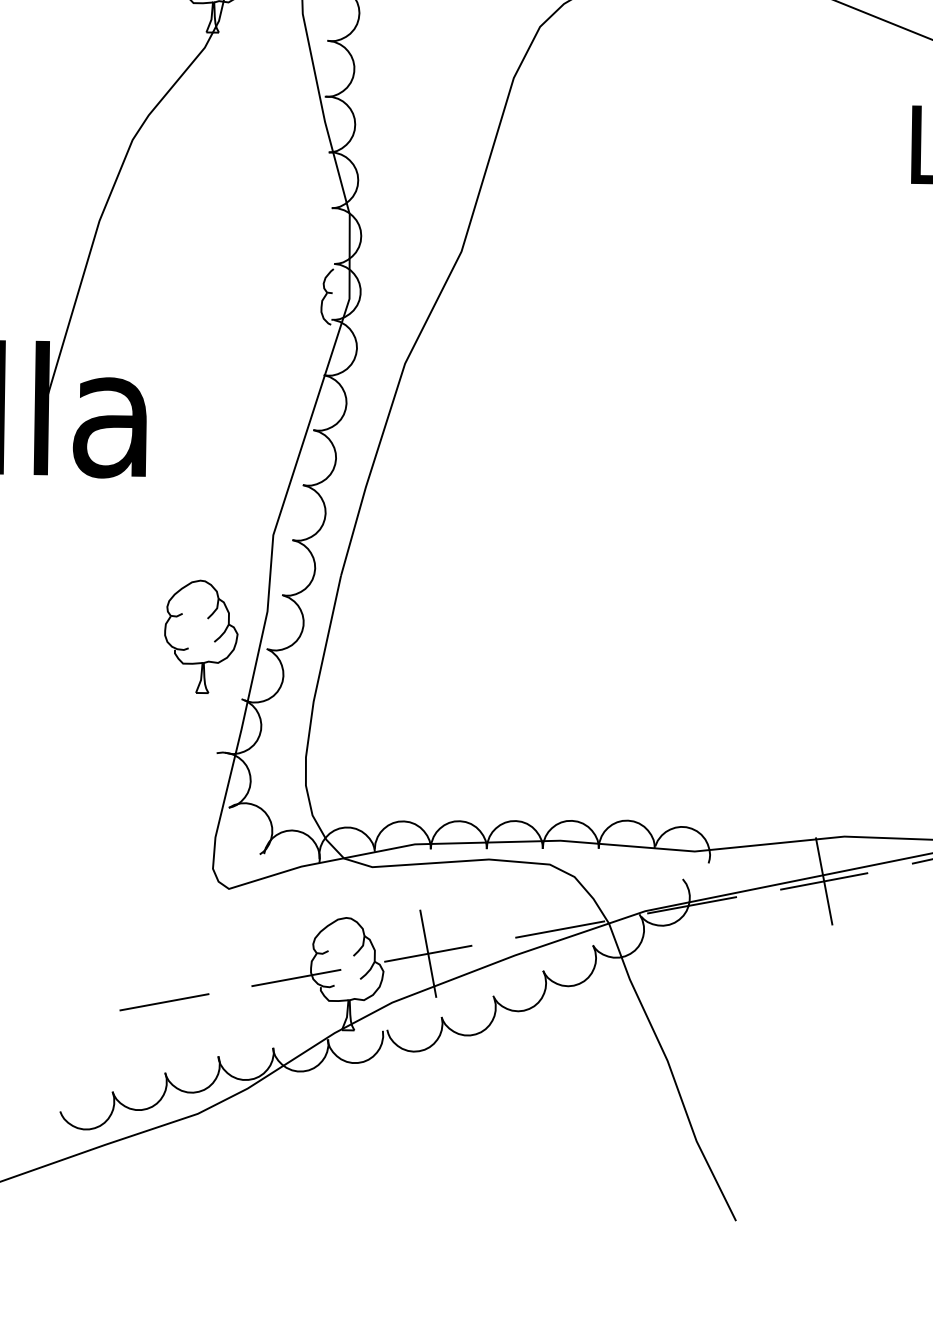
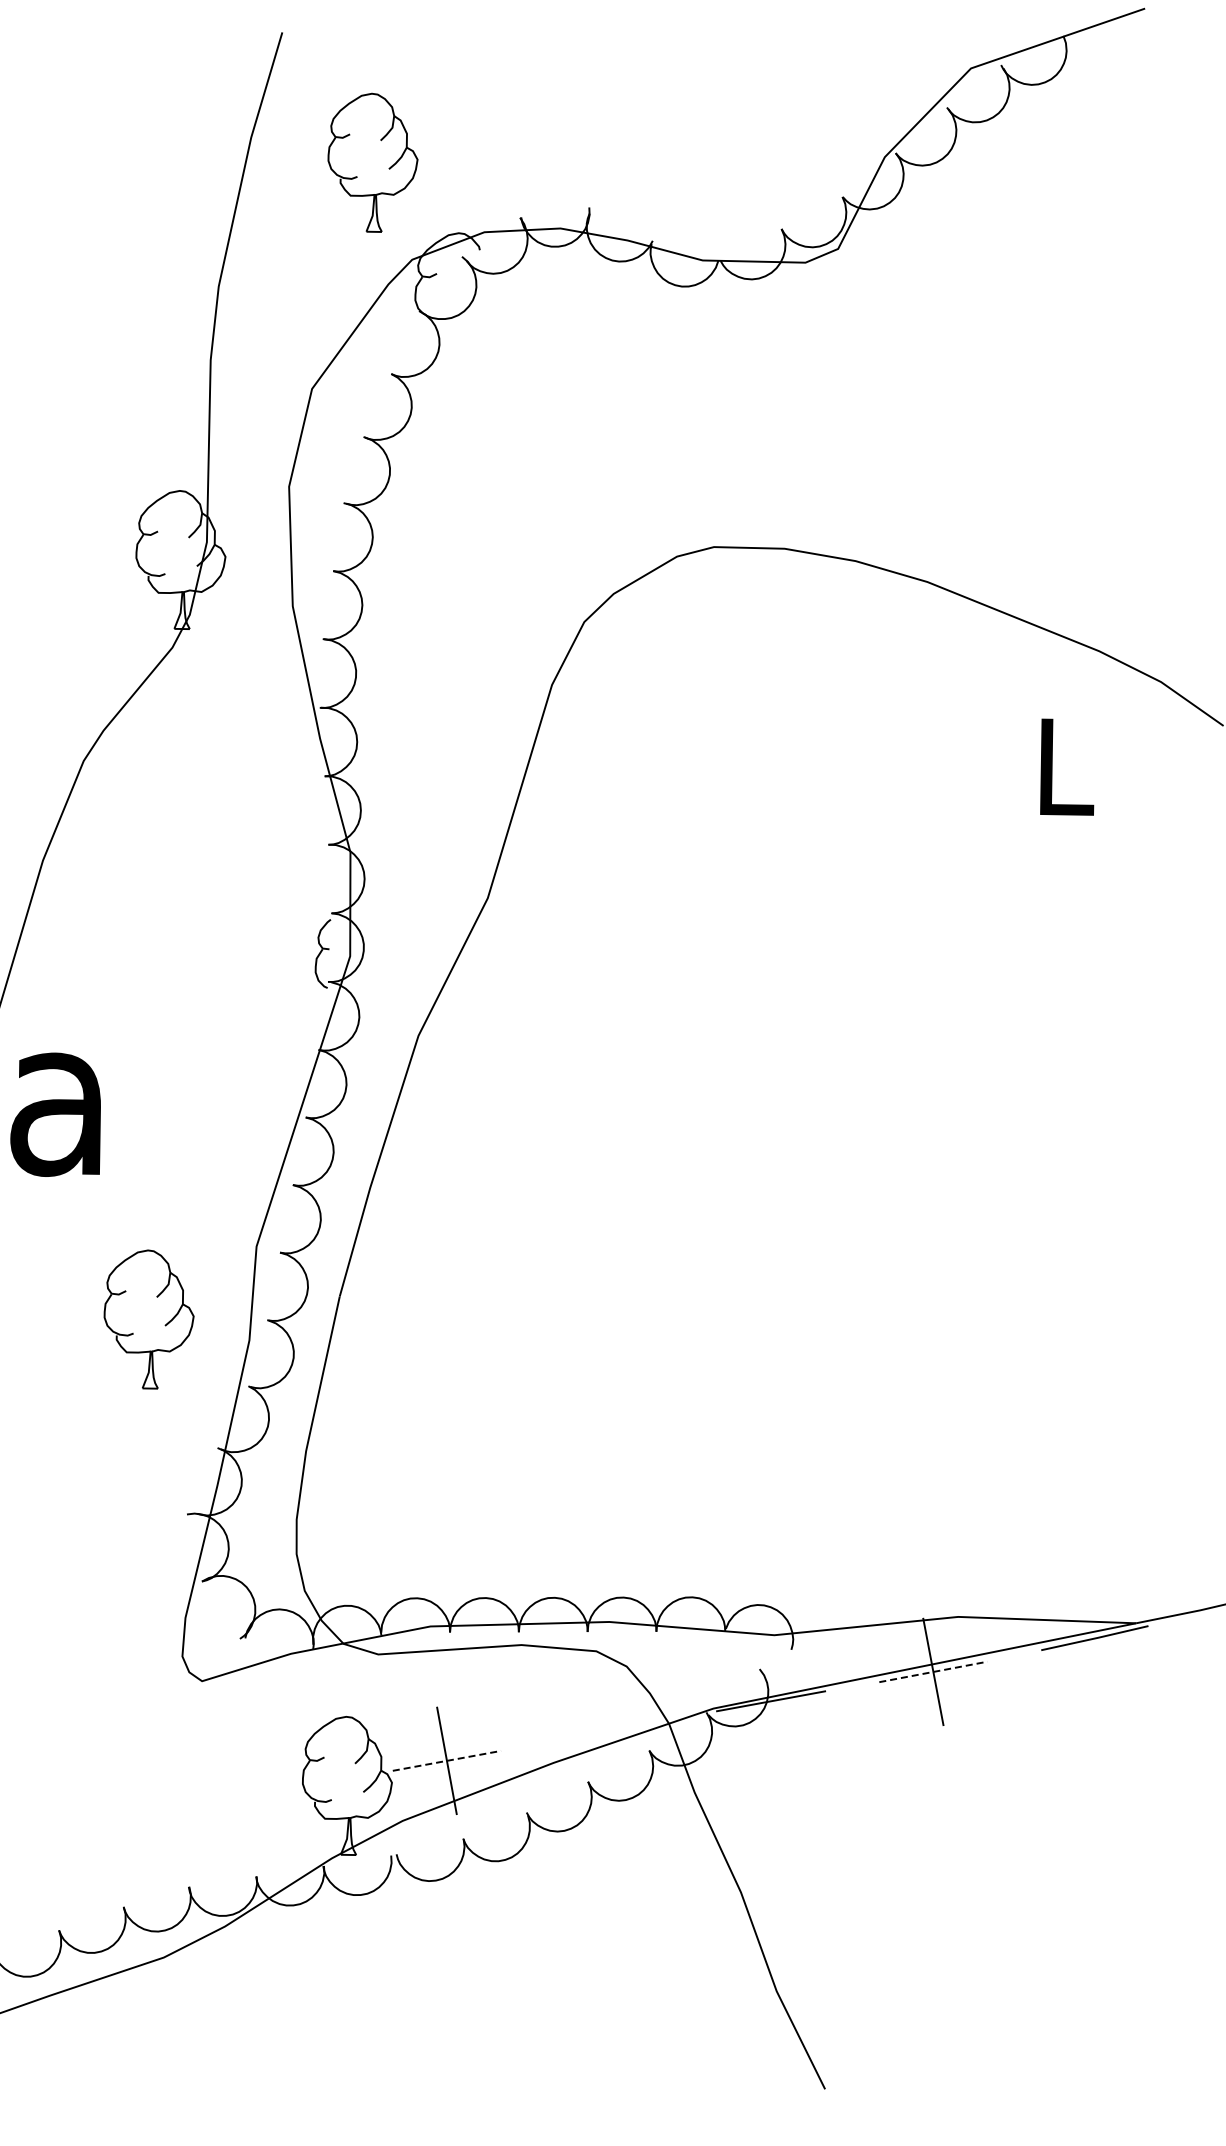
part: (200, 636) -> (148, 1319), moved
line: (824, 881) -> (933, 1671), solid -> dashed
line: (560, 929) -> (609, 1731), removed
line: (427, 953) -> (446, 1760), solid -> dashed
line: (296, 977) -> (284, 1790), removed
line: (164, 1002) -> (122, 1820), removed

